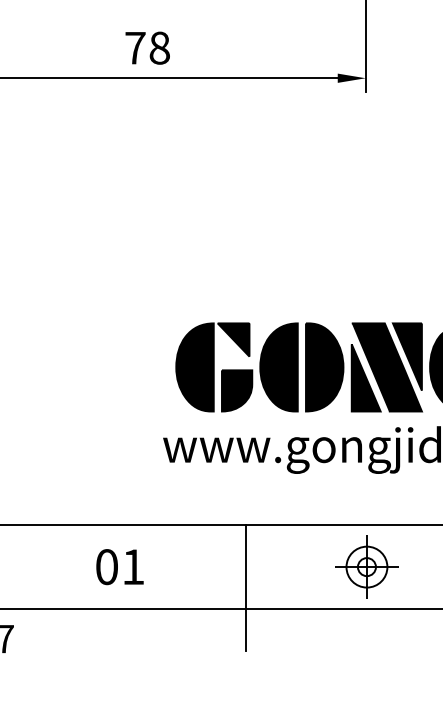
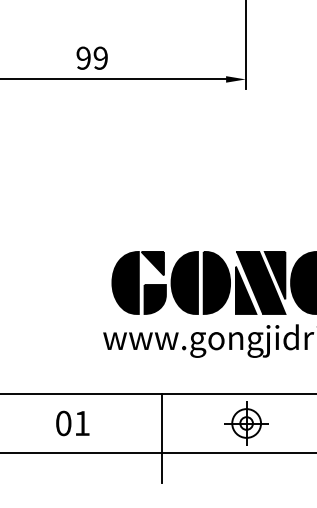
text: (146, 47) -> (91, 57), 78 -> 99

